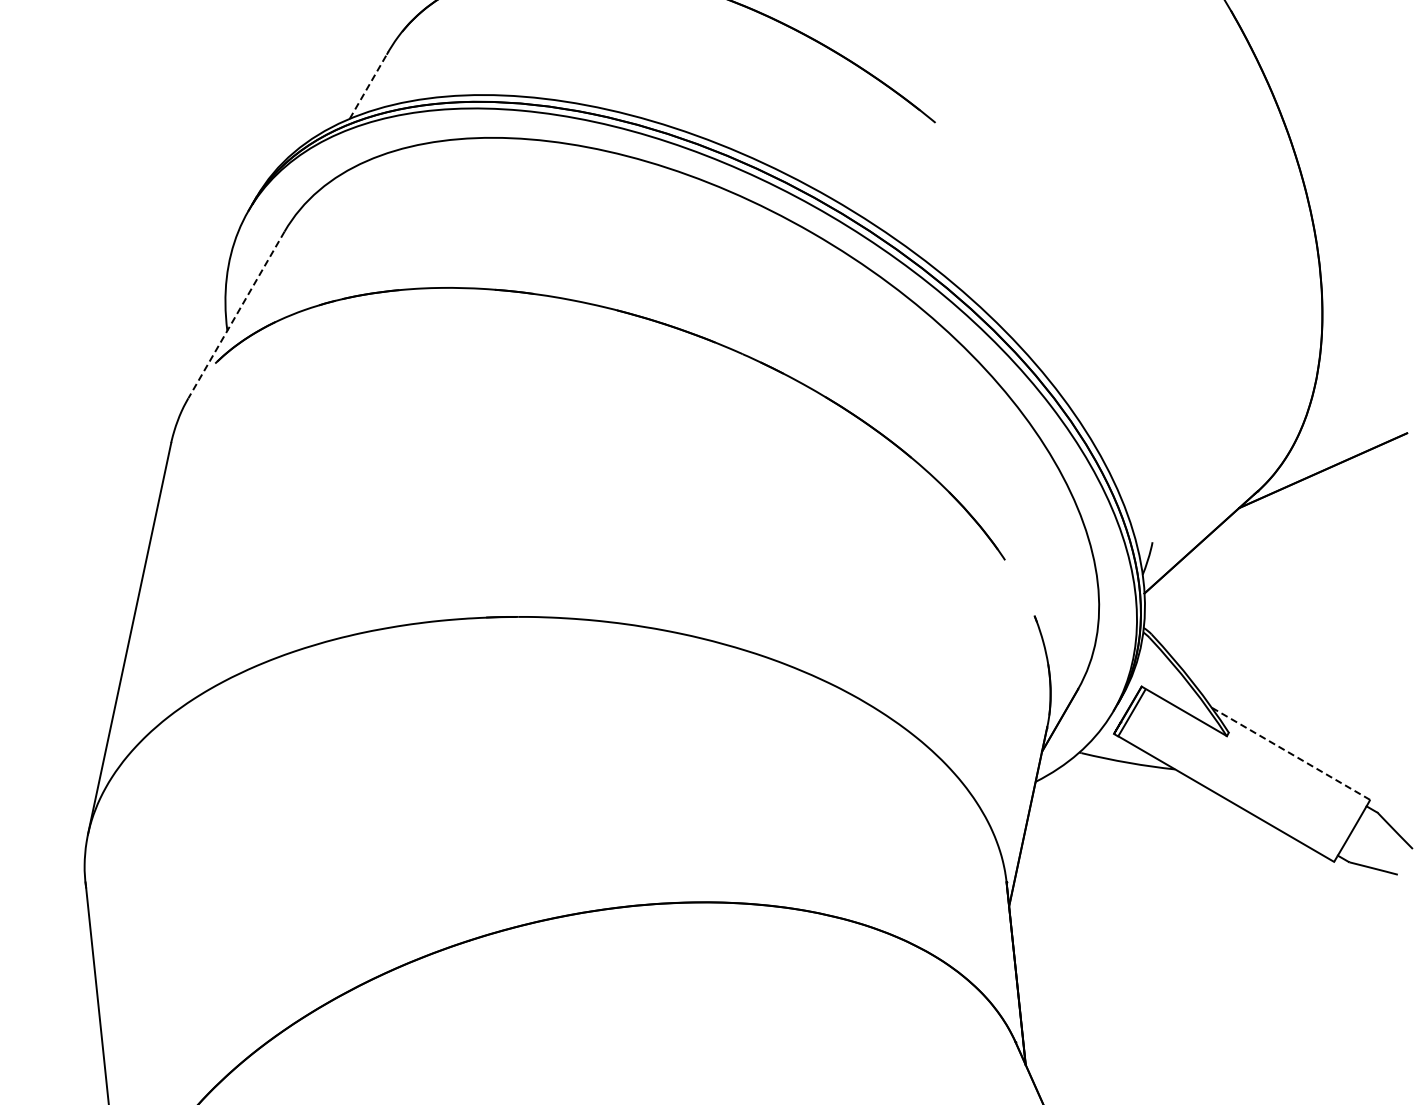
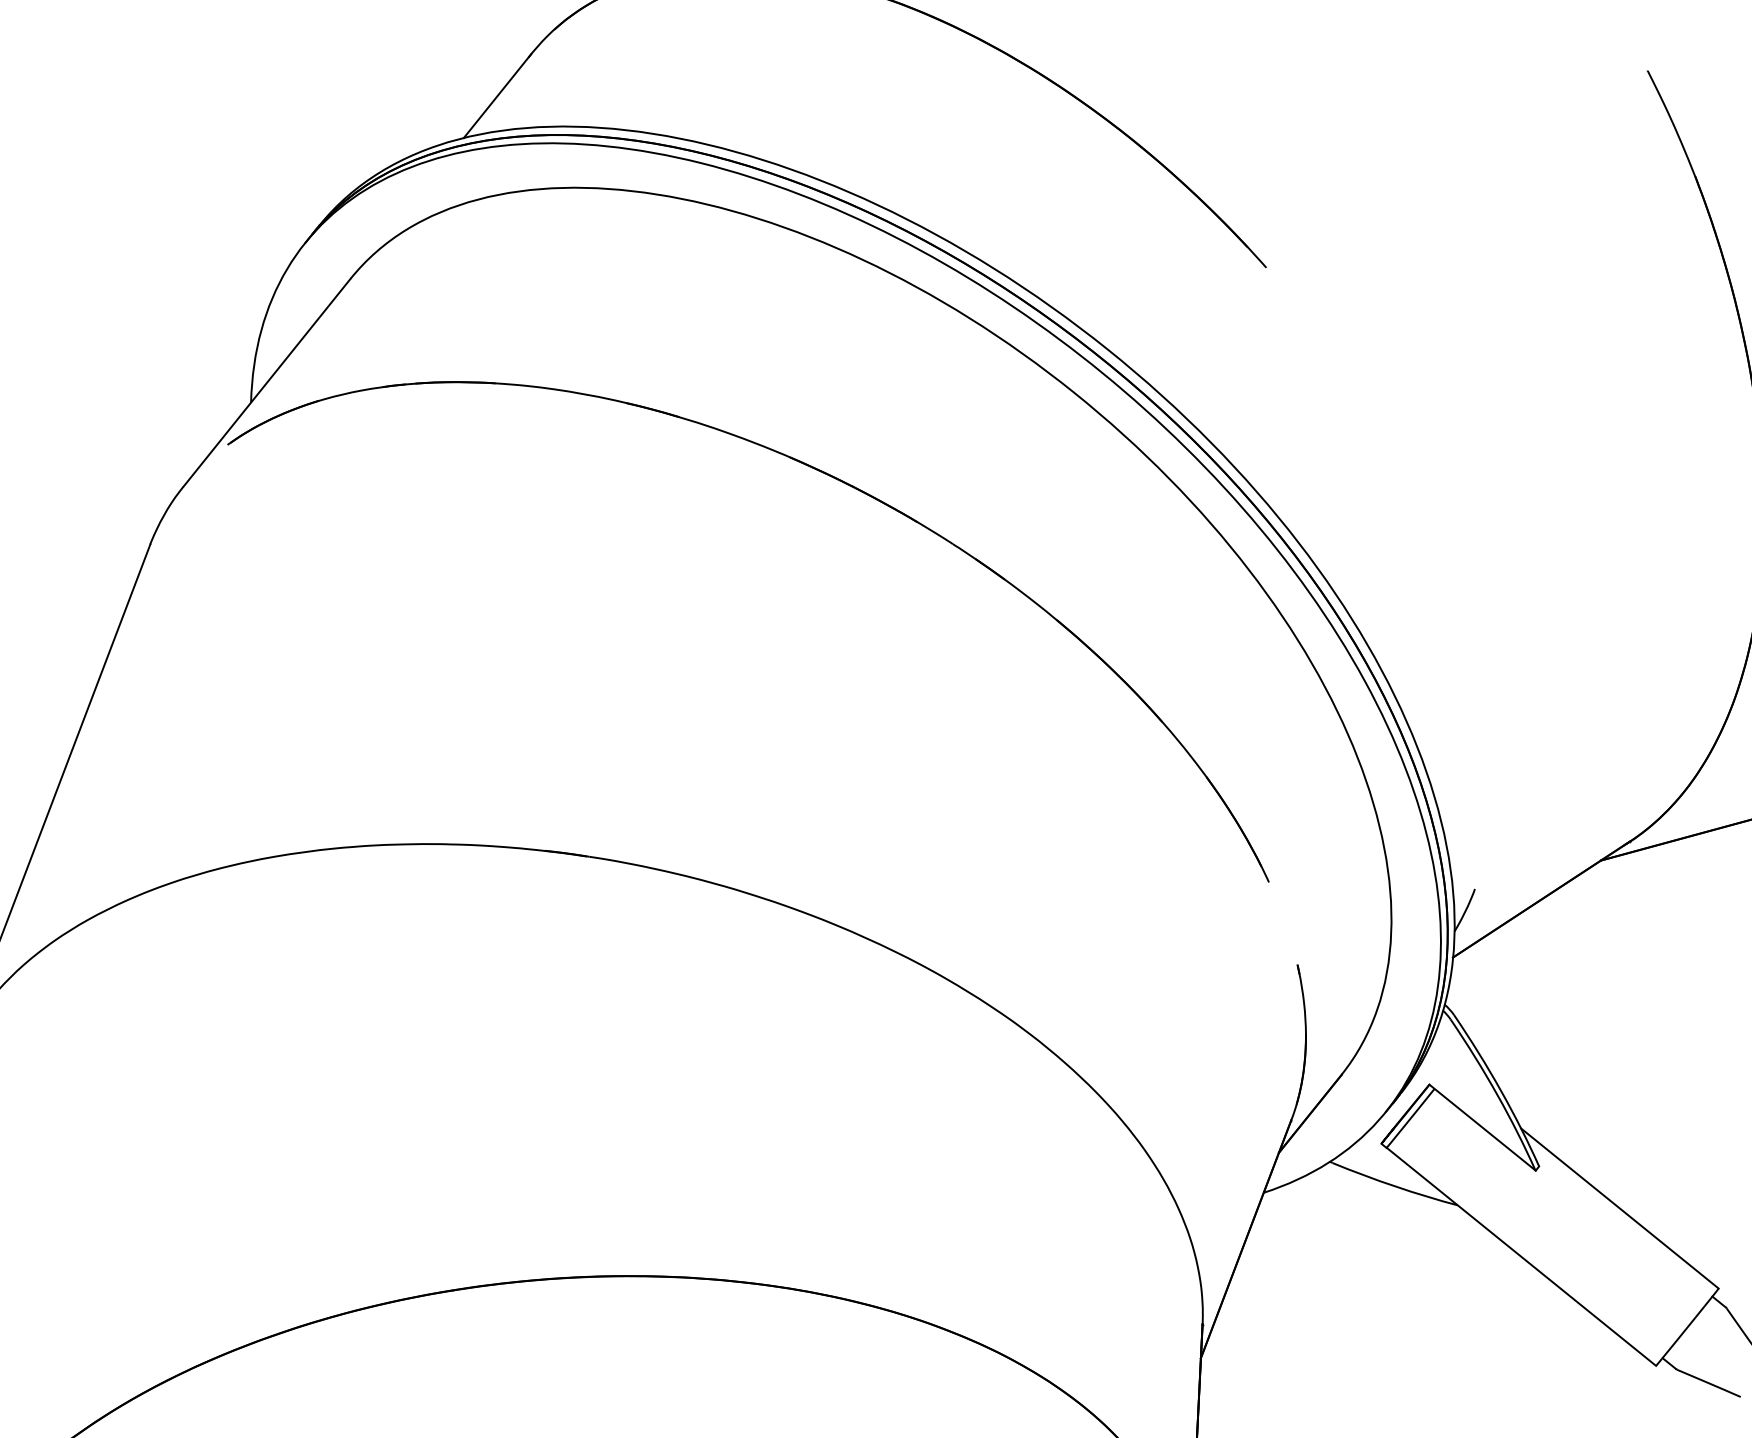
line: (369, 85) -> (498, 96), dashed -> solid
line: (236, 315) -> (266, 383), dashed -> solid
line: (1290, 753) -> (1619, 1207), dashed -> solid

